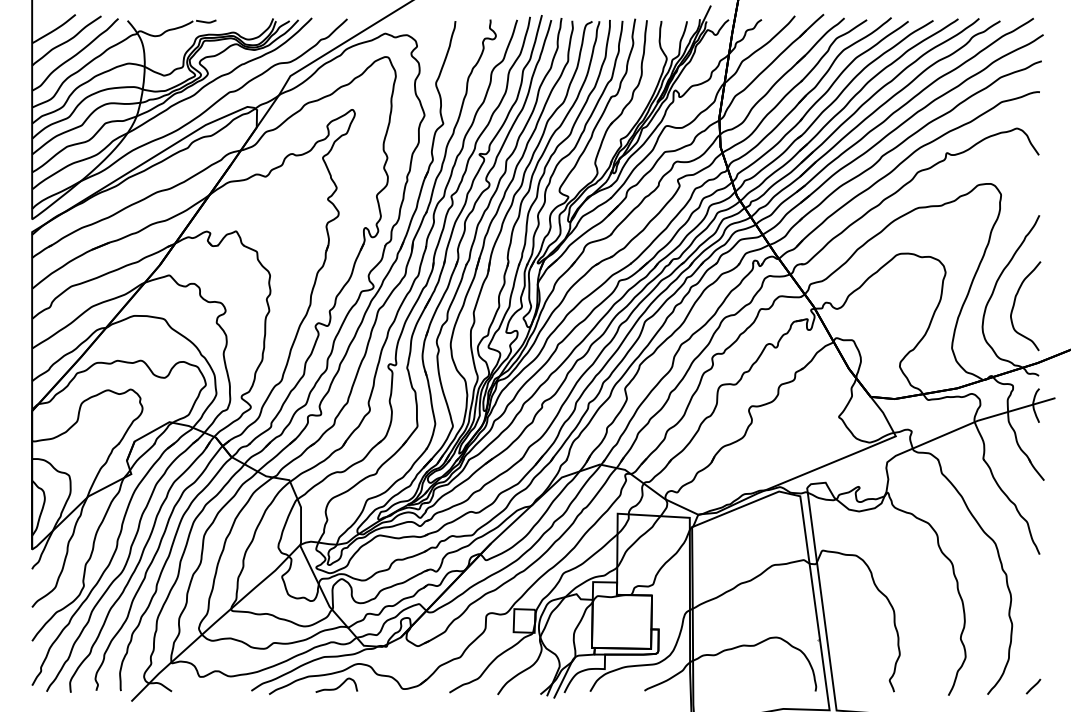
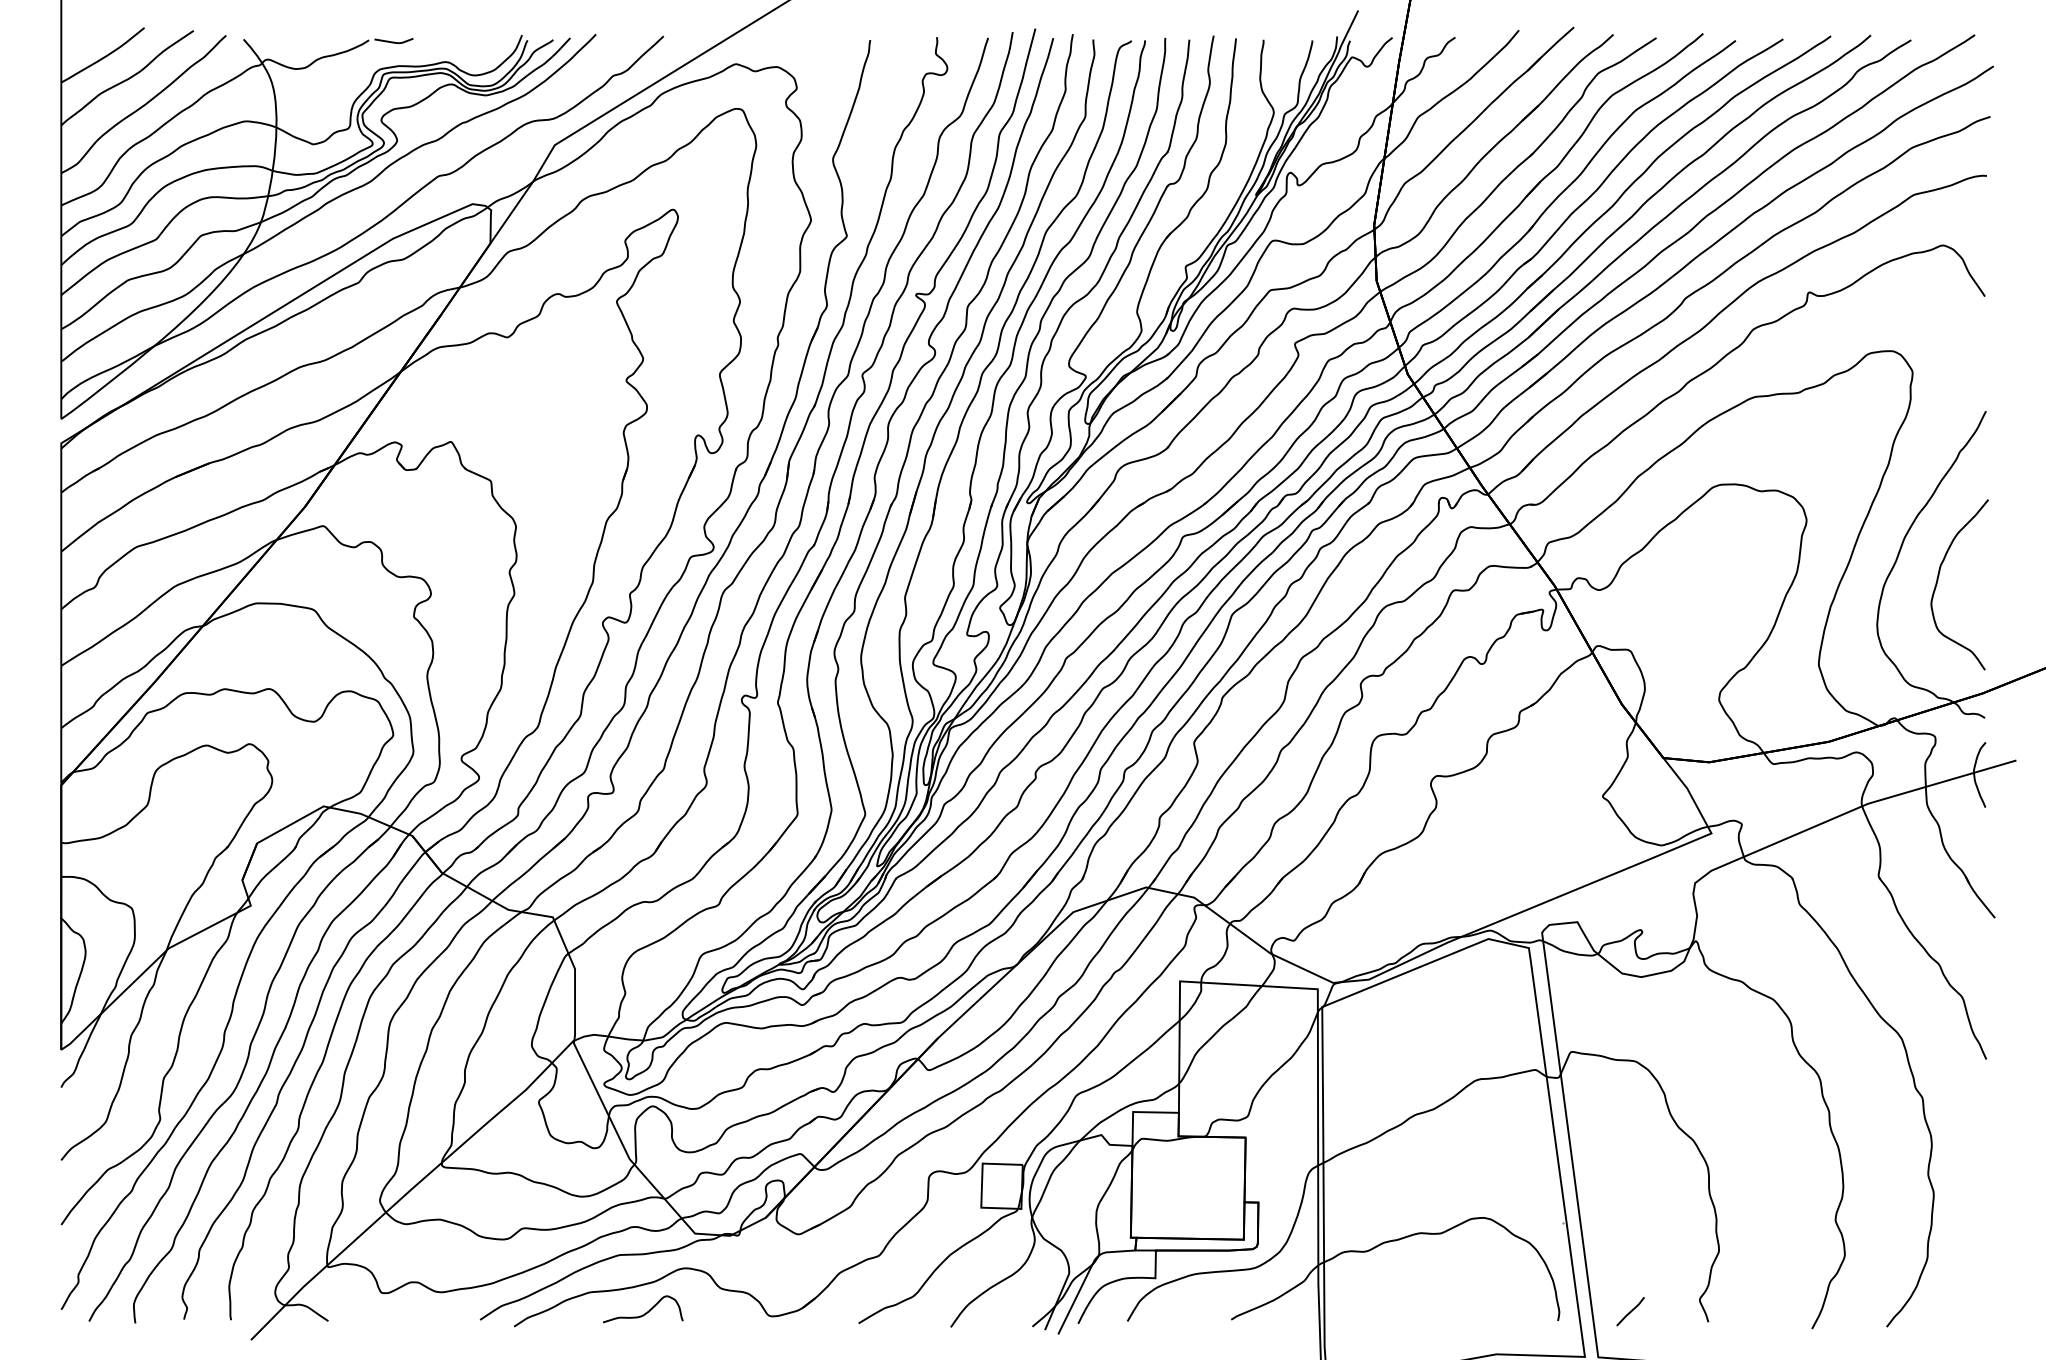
line: (1033, 686) -> (1630, 1311), moved

